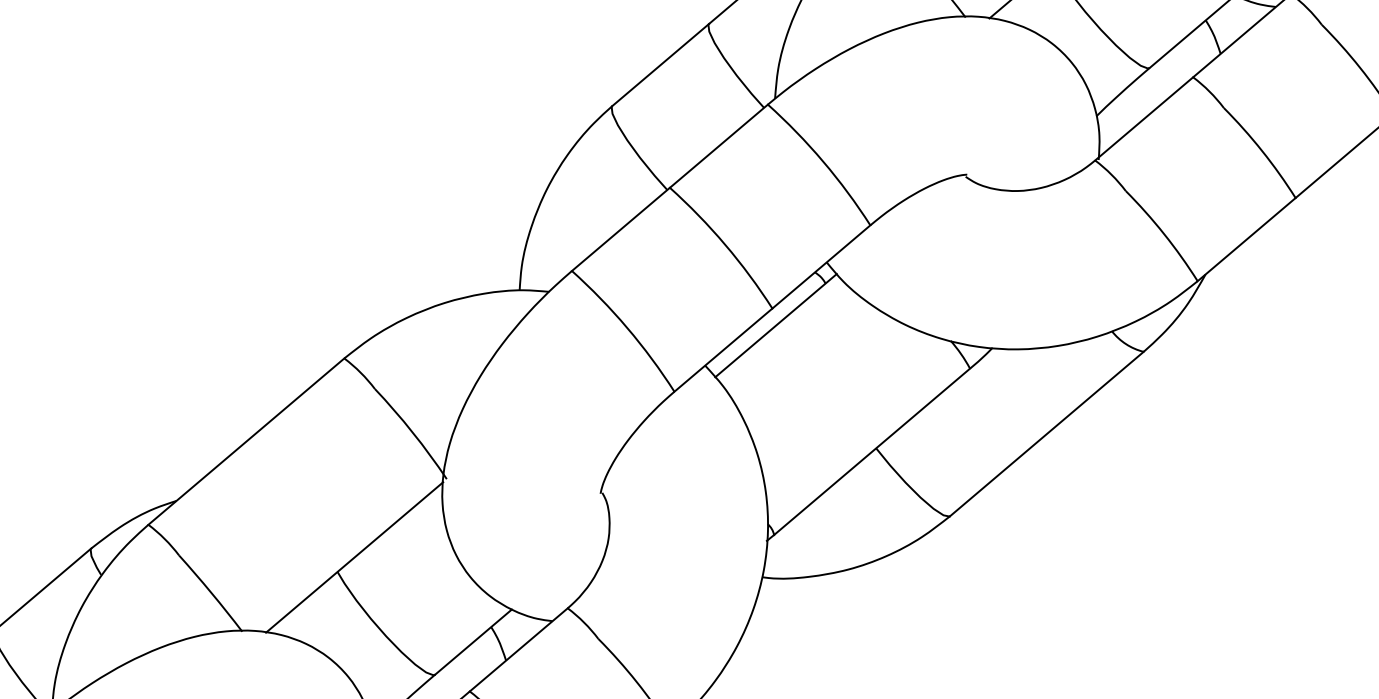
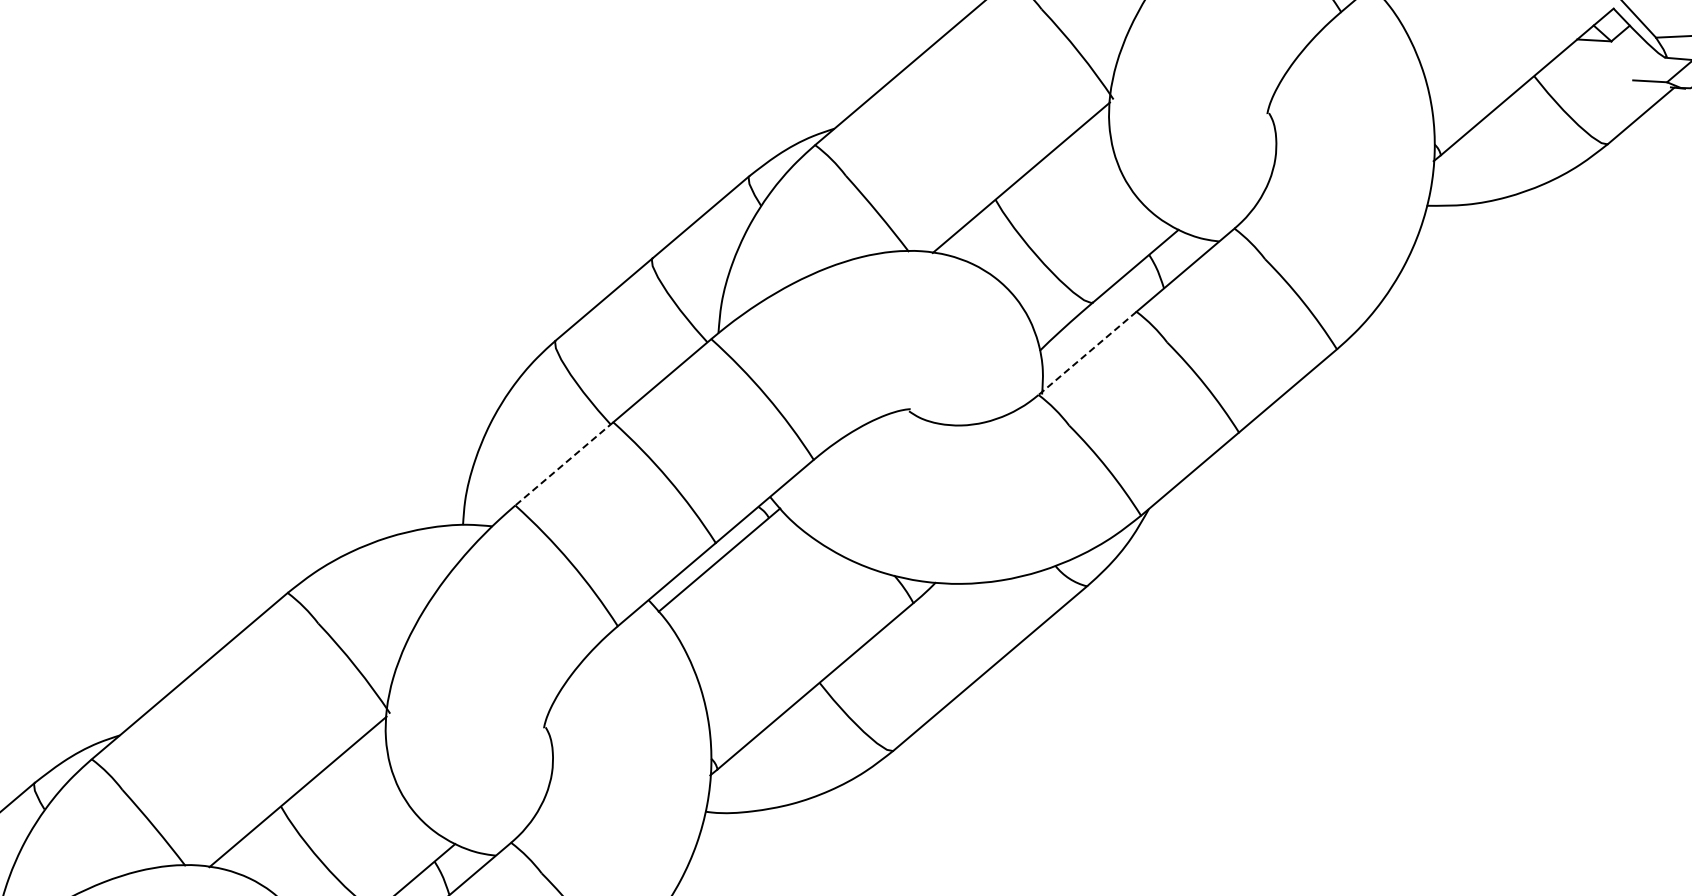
line: (1144, 119) -> (1087, 353), solid -> dashed
line: (620, 230) -> (563, 464), solid -> dashed

